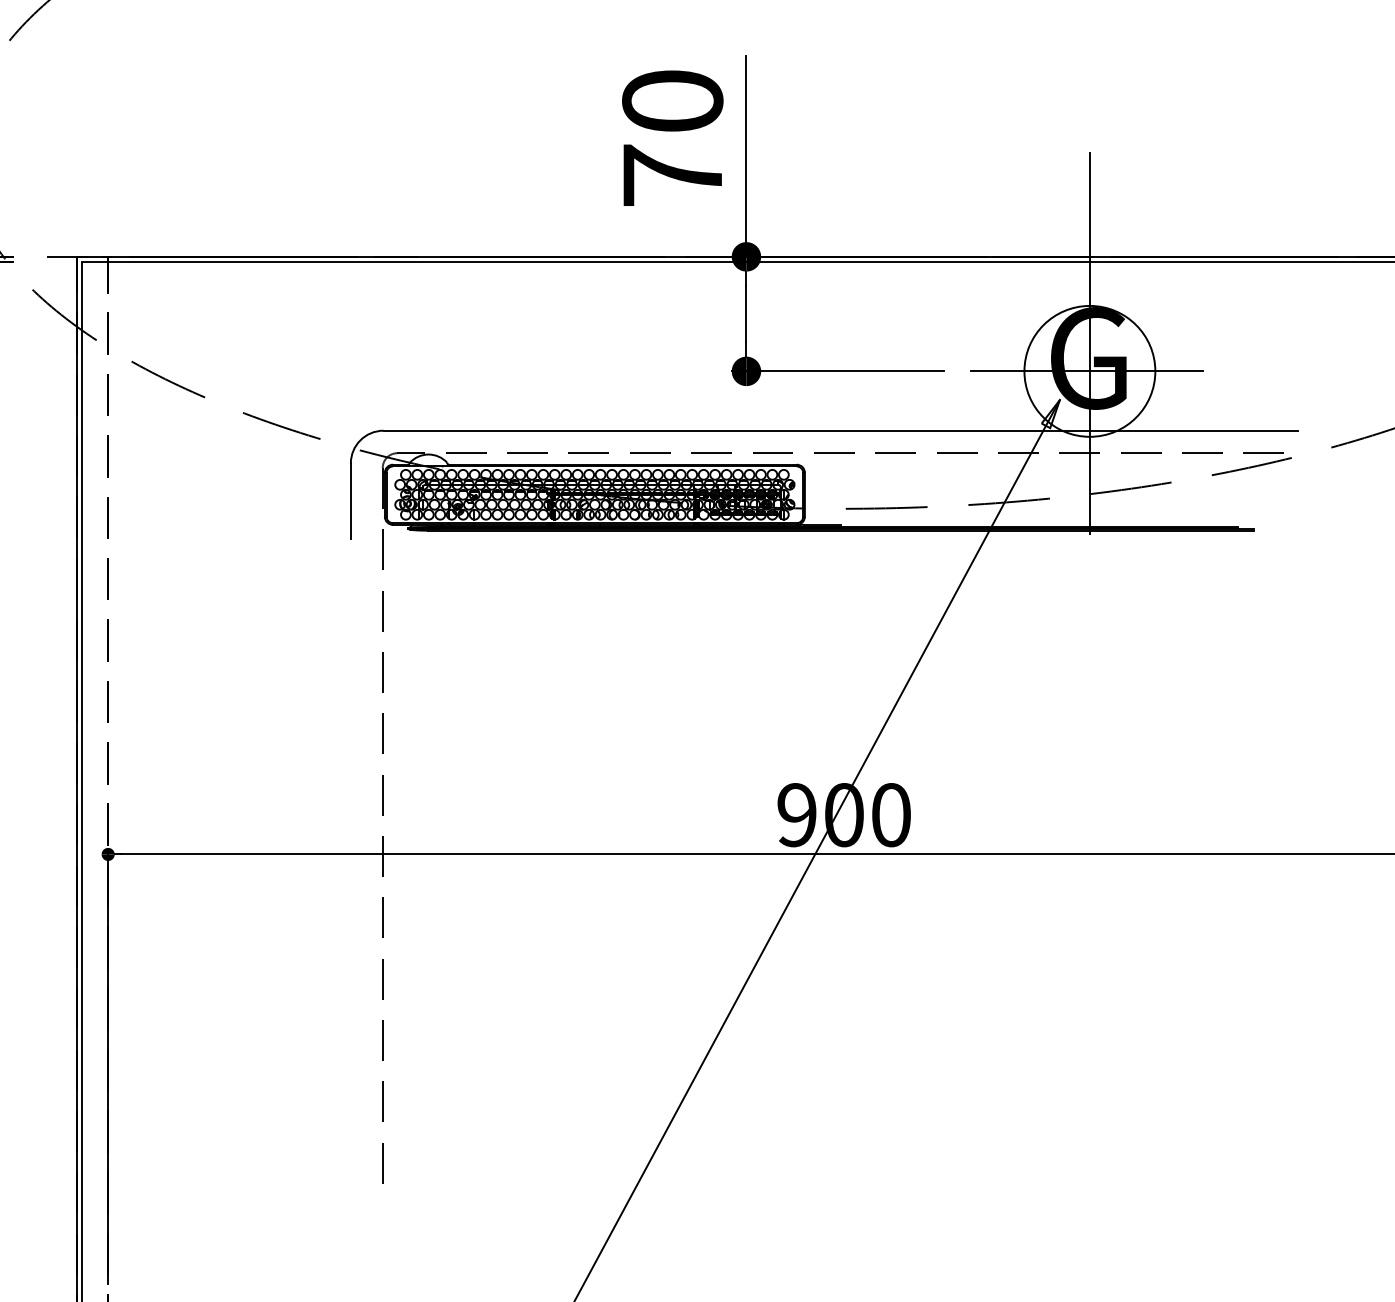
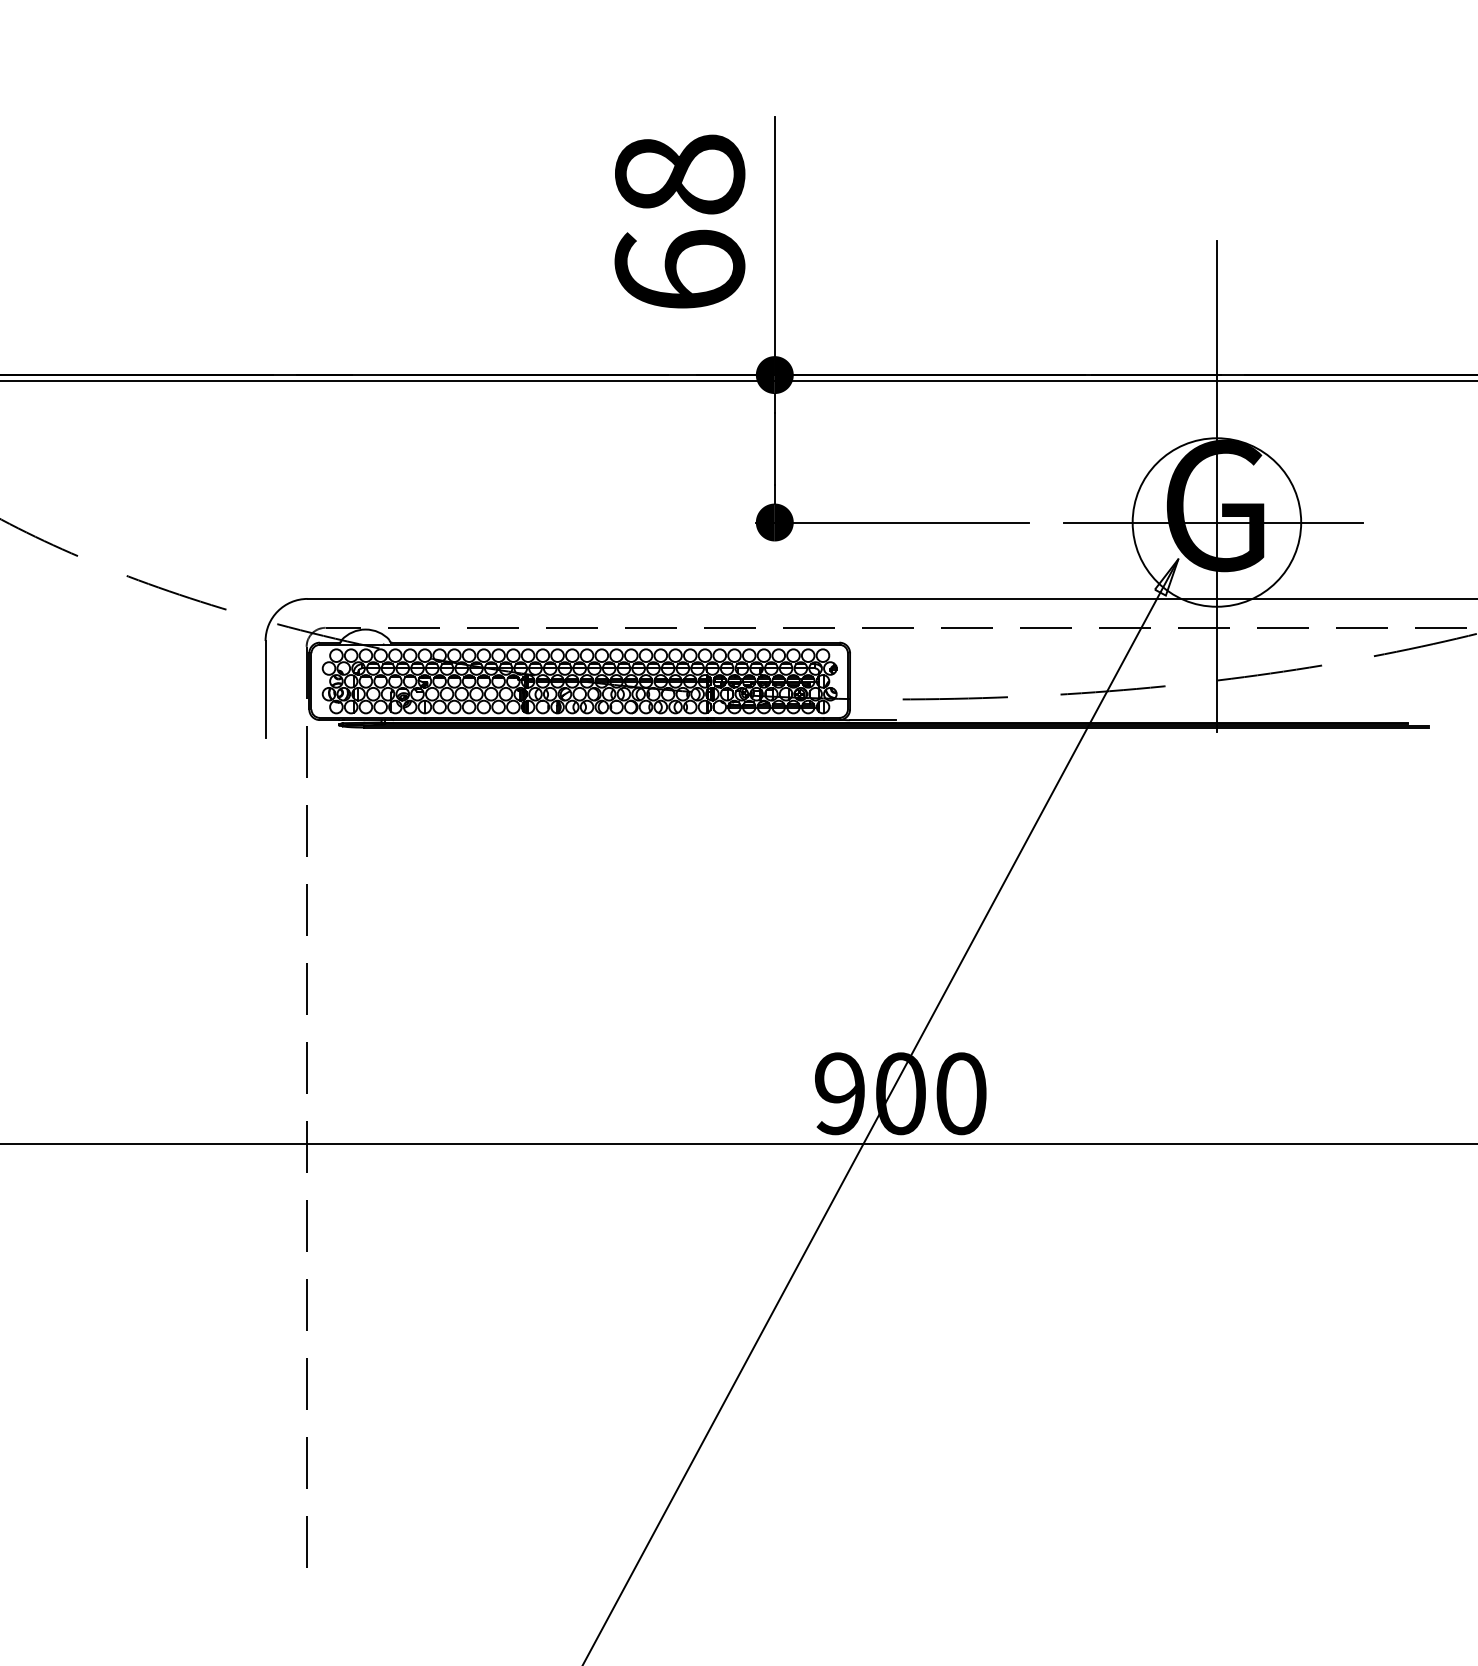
text: (672, 137) -> (679, 221), 70 -> 68

